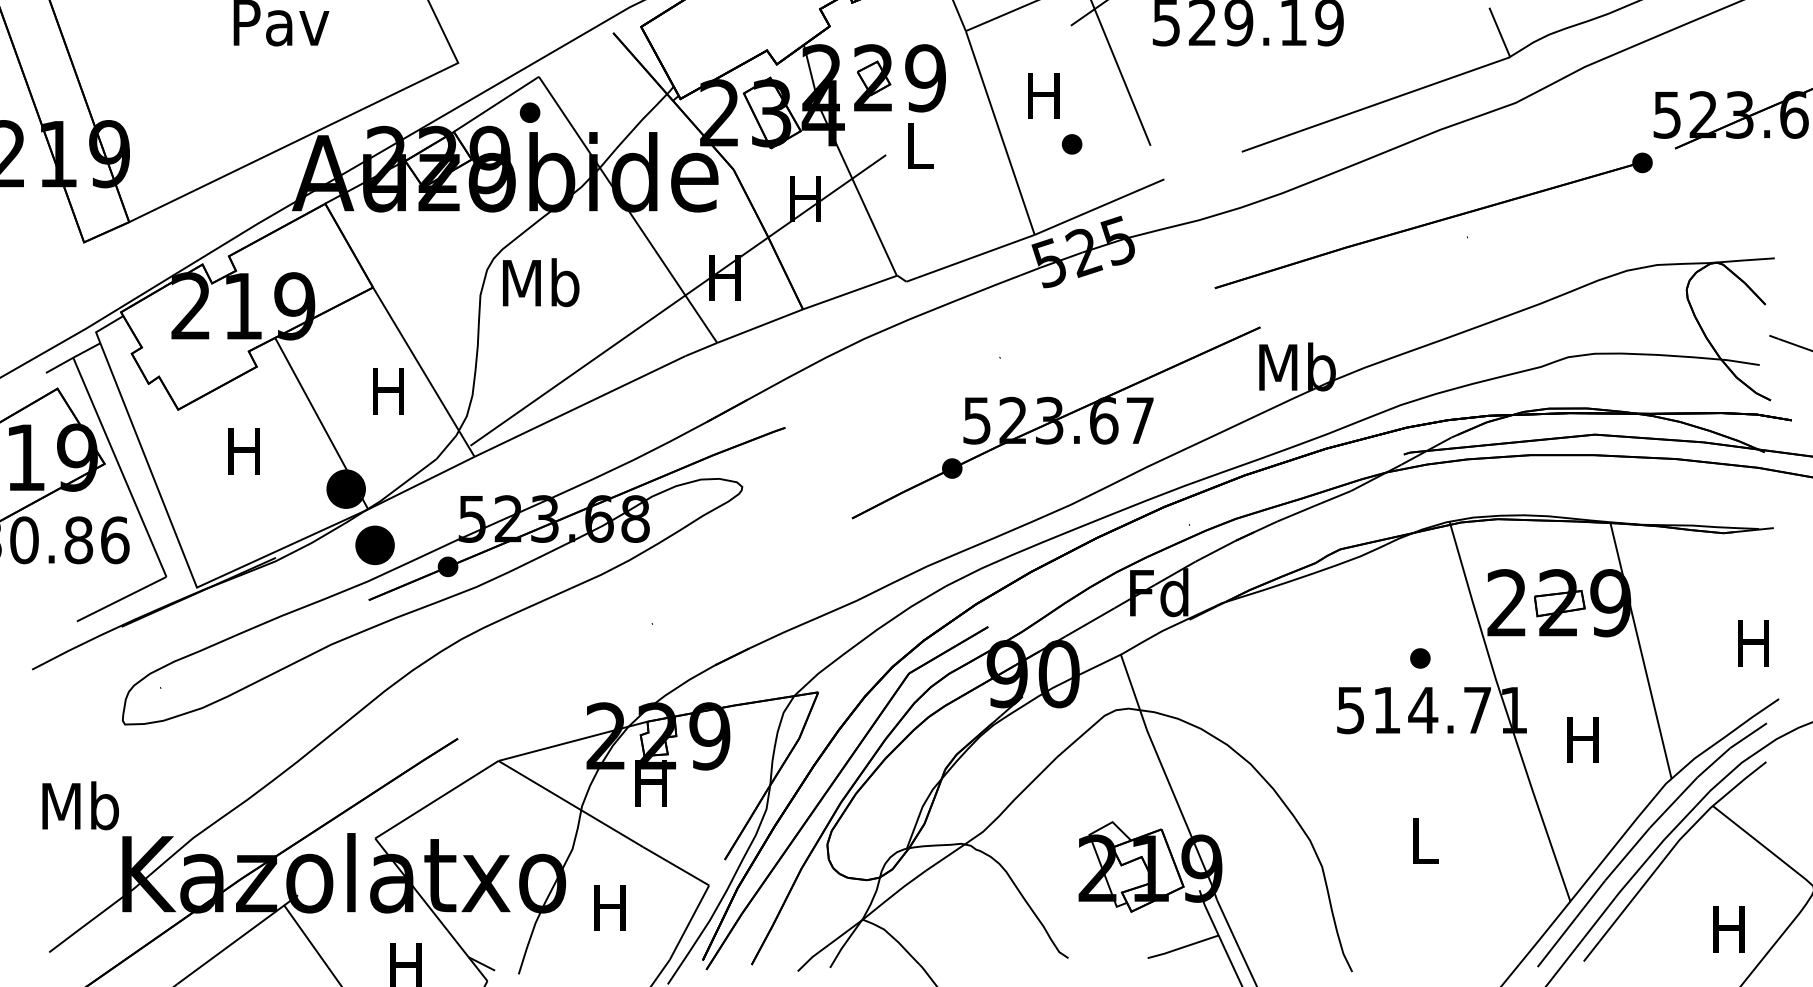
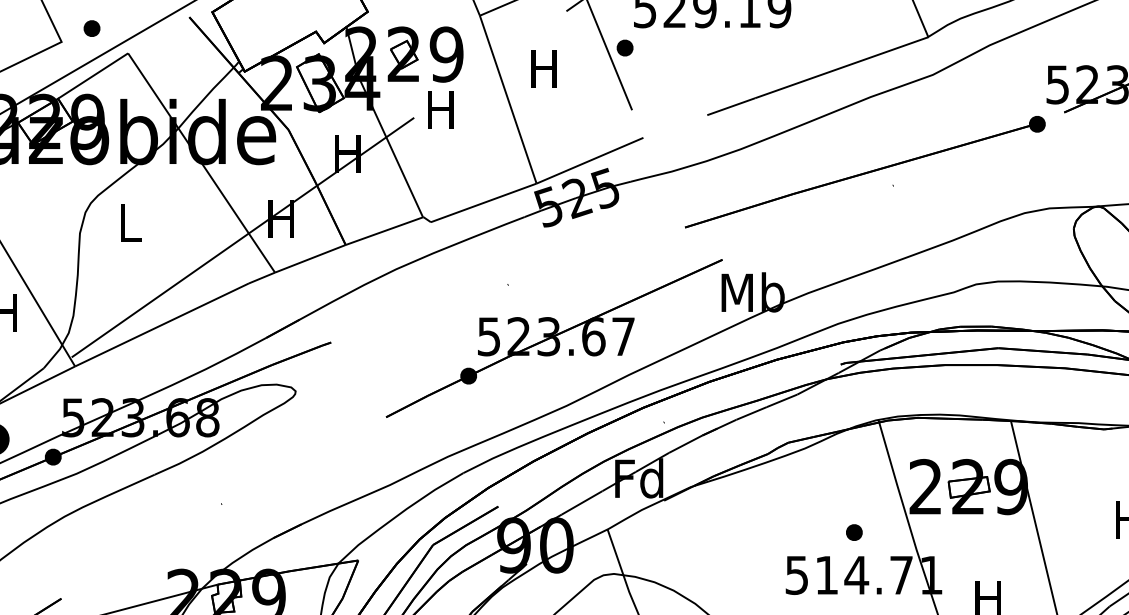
part: (529, 112) -> (91, 28), moved
part: (1071, 144) -> (624, 48), moved
text: (917, 145) -> (440, 109), L -> H
text: (541, 282) -> (130, 222), Mb -> L

